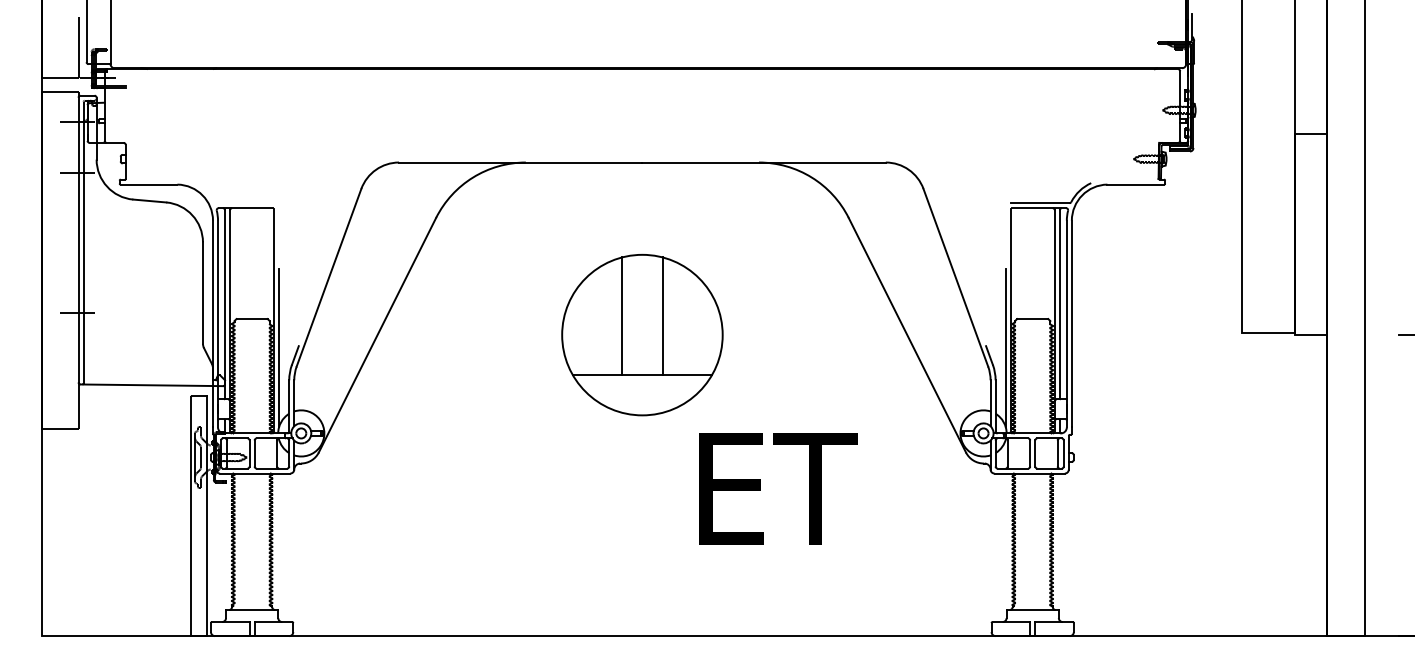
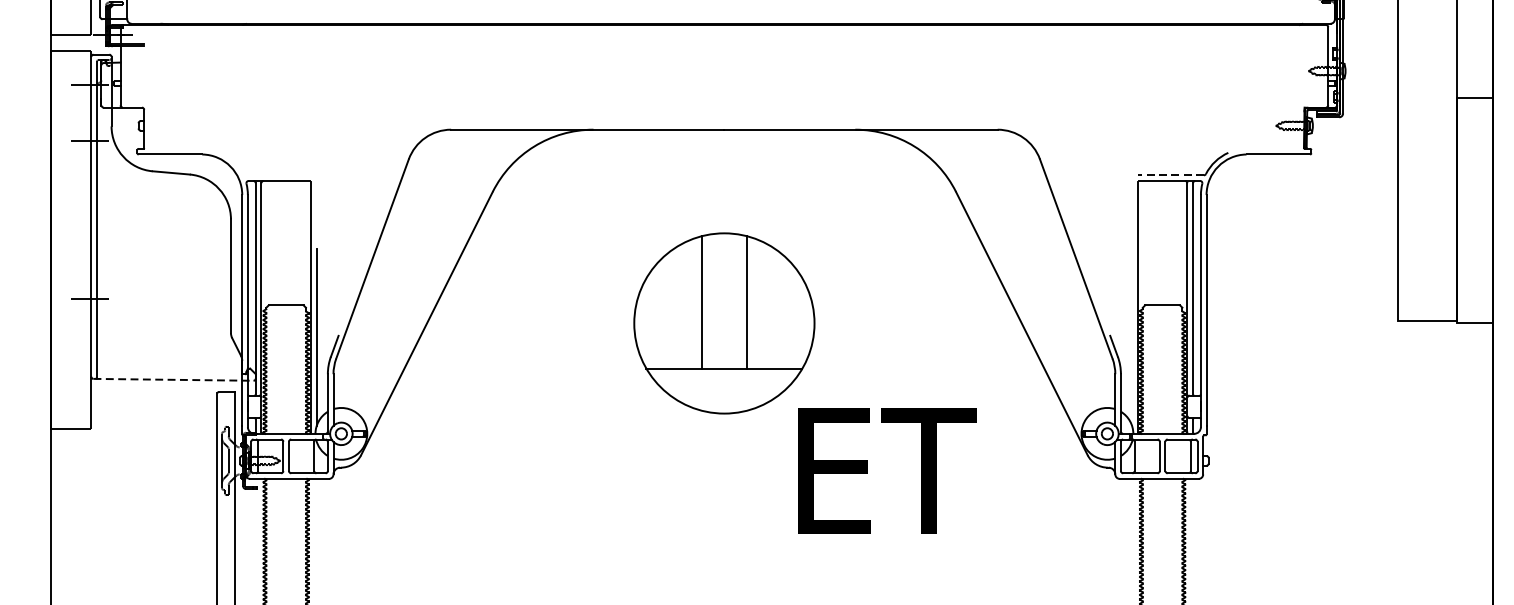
line: (1039, 203) -> (1170, 175), solid -> dashed
line: (1005, 347) -> (1132, 337), removed
line: (152, 385) -> (174, 380), solid -> dashed
text: (778, 488) -> (887, 470), moved

